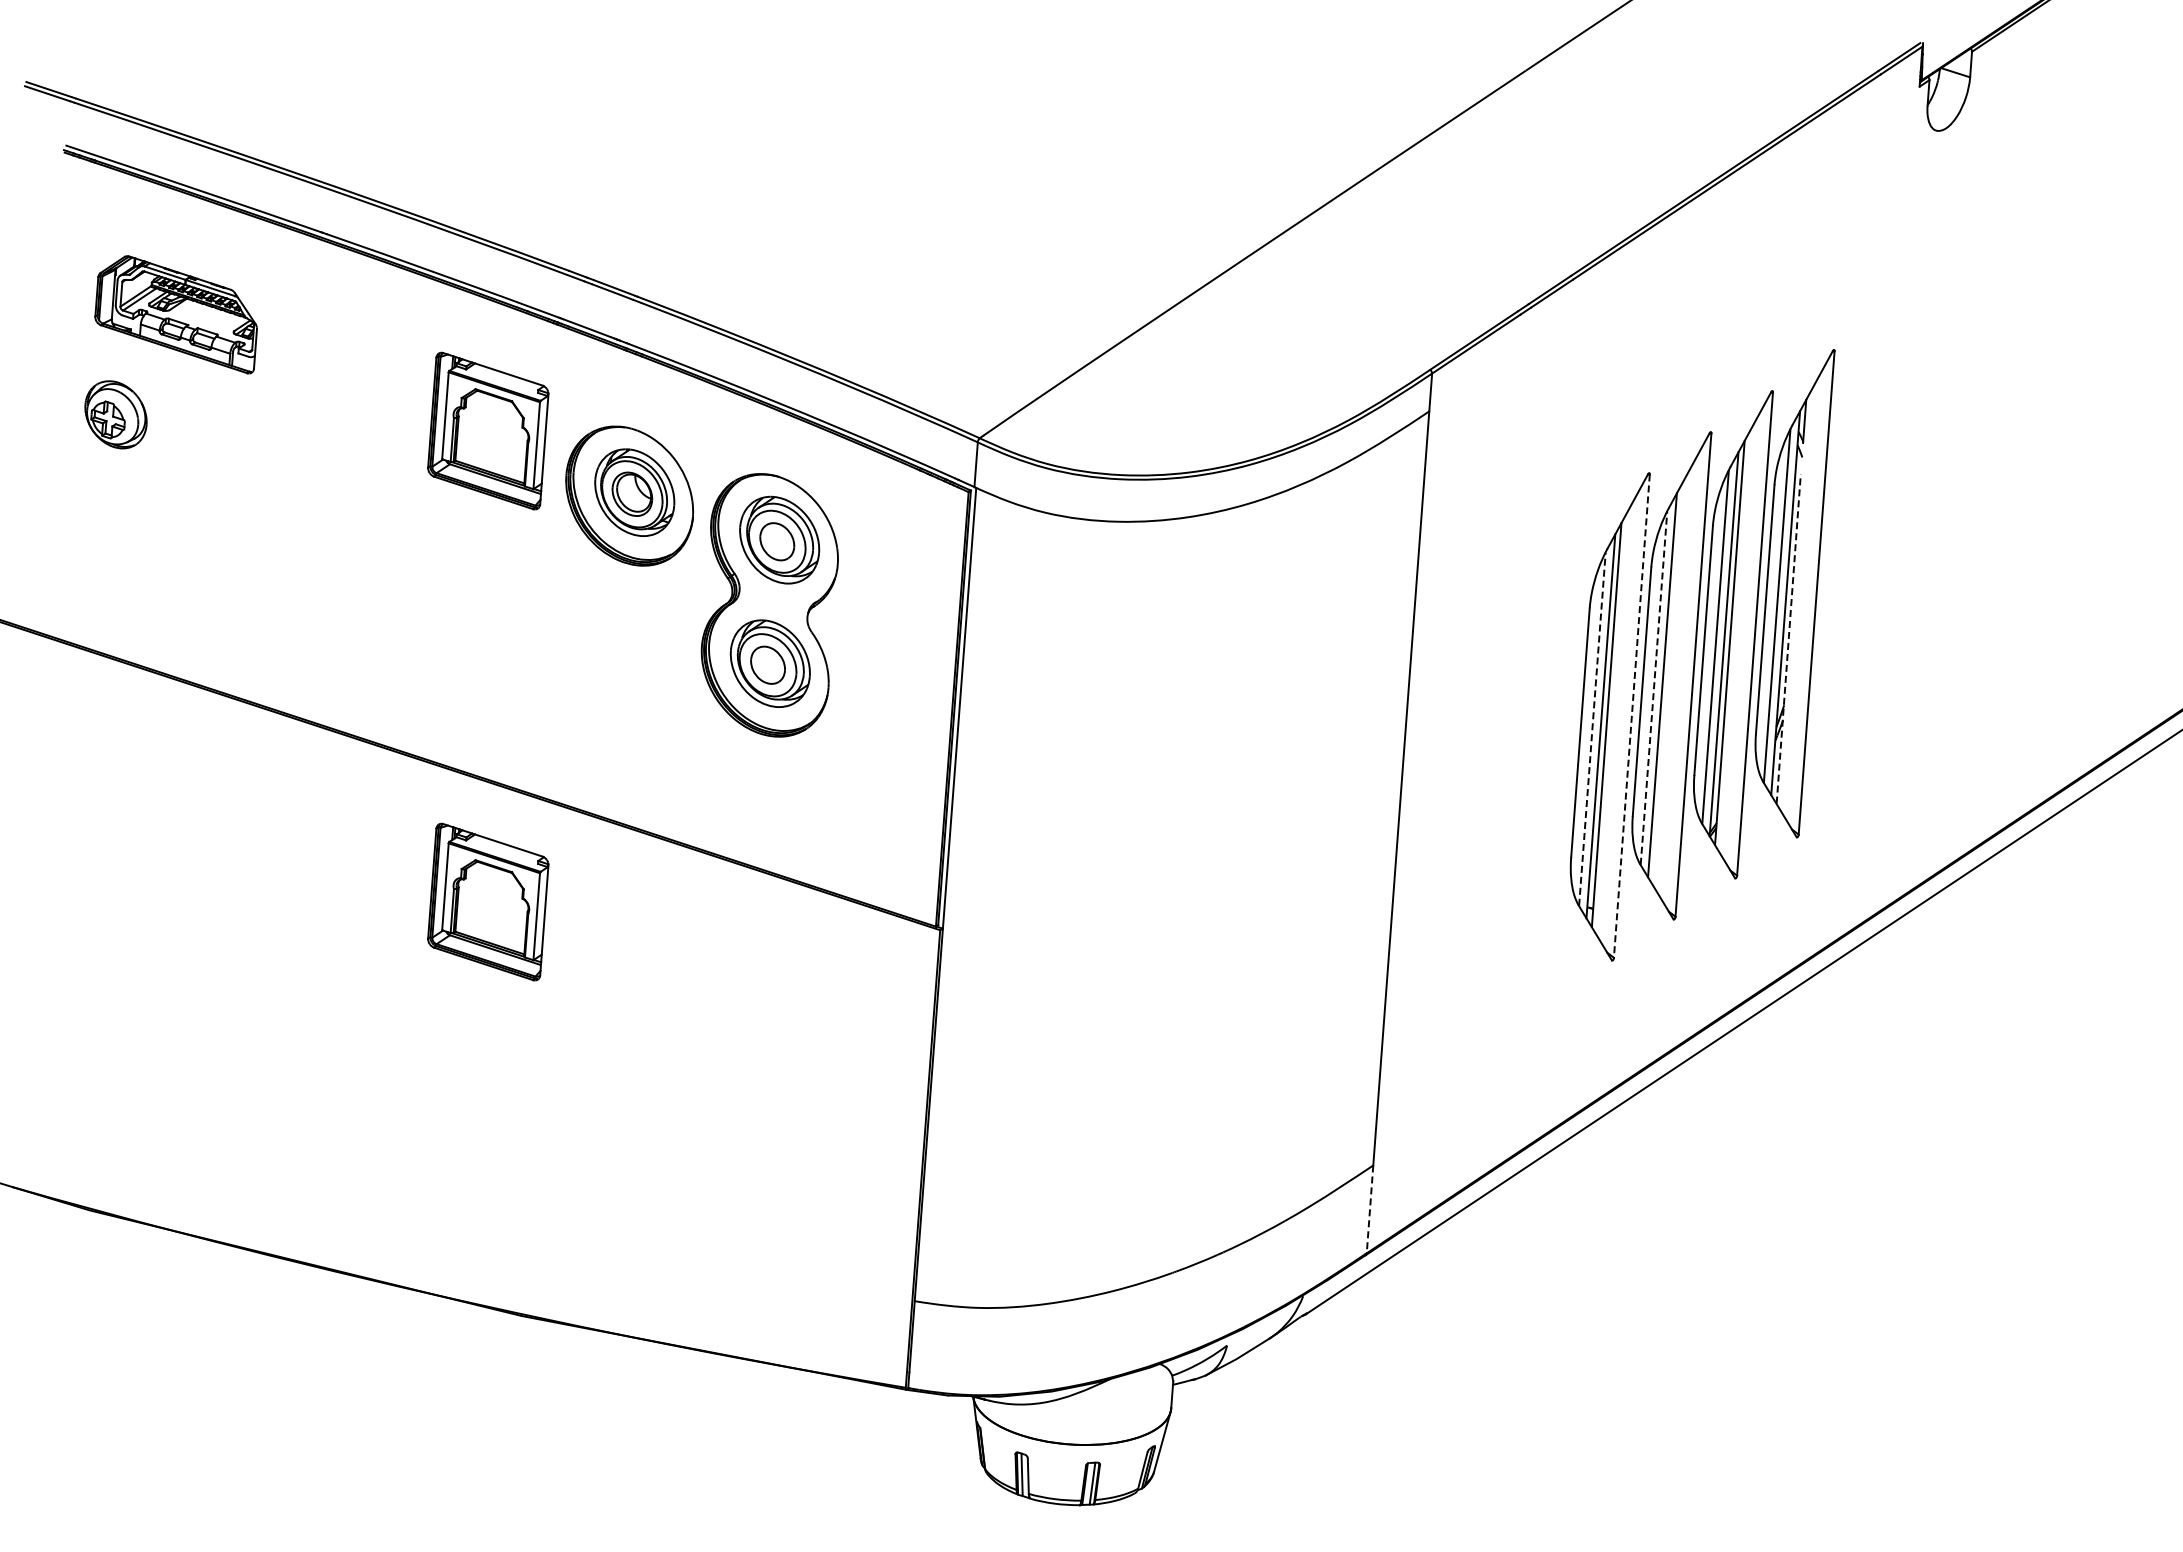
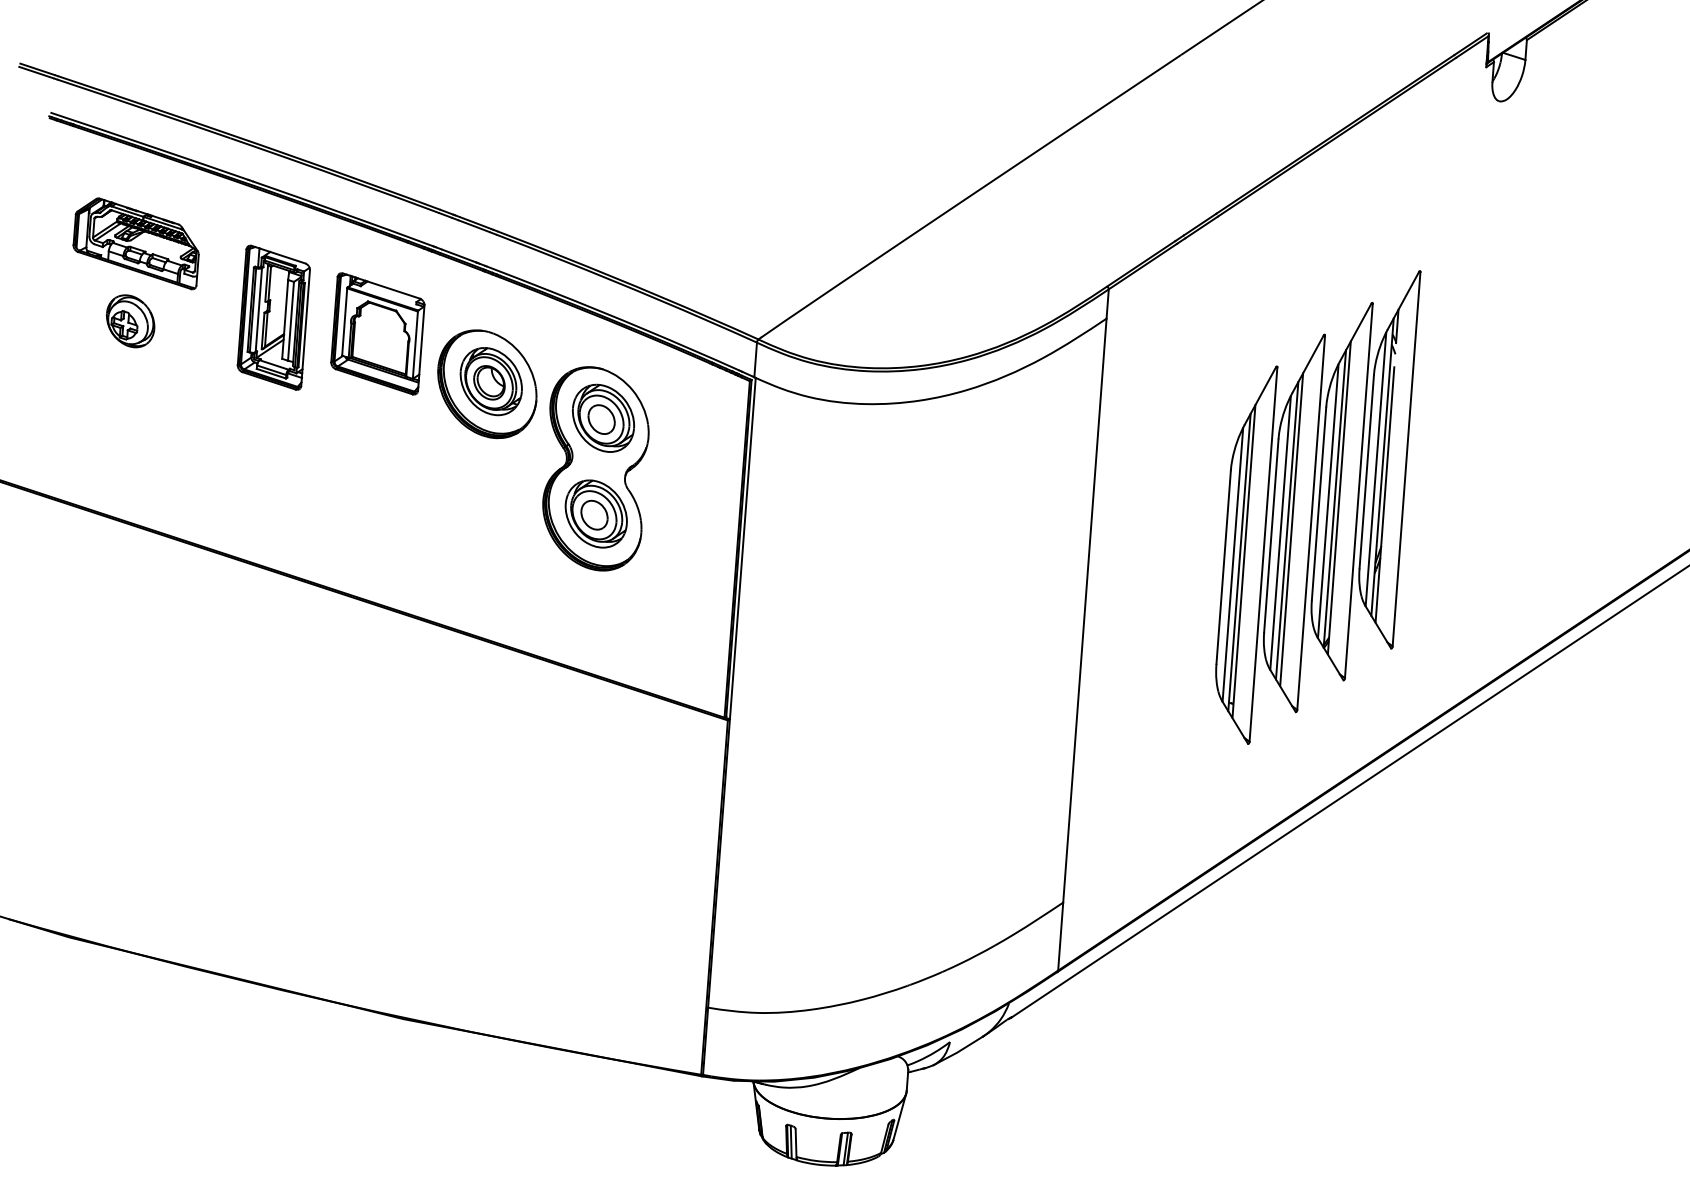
part: (353, 410) -> (273, 317), added
part: (115, 414) -> (130, 321), moved
line: (1788, 638) -> (1384, 494), dashed -> solid
line: (1668, 683) -> (1291, 529), added
line: (1653, 688) -> (1280, 533), dashed -> solid
line: (1631, 716) -> (1263, 554), dashed -> solid
line: (1592, 729) -> (1232, 564), dashed -> solid
part: (488, 901) -> (378, 698), removed
line: (1369, 1209) -> (1060, 936), dashed -> solid

